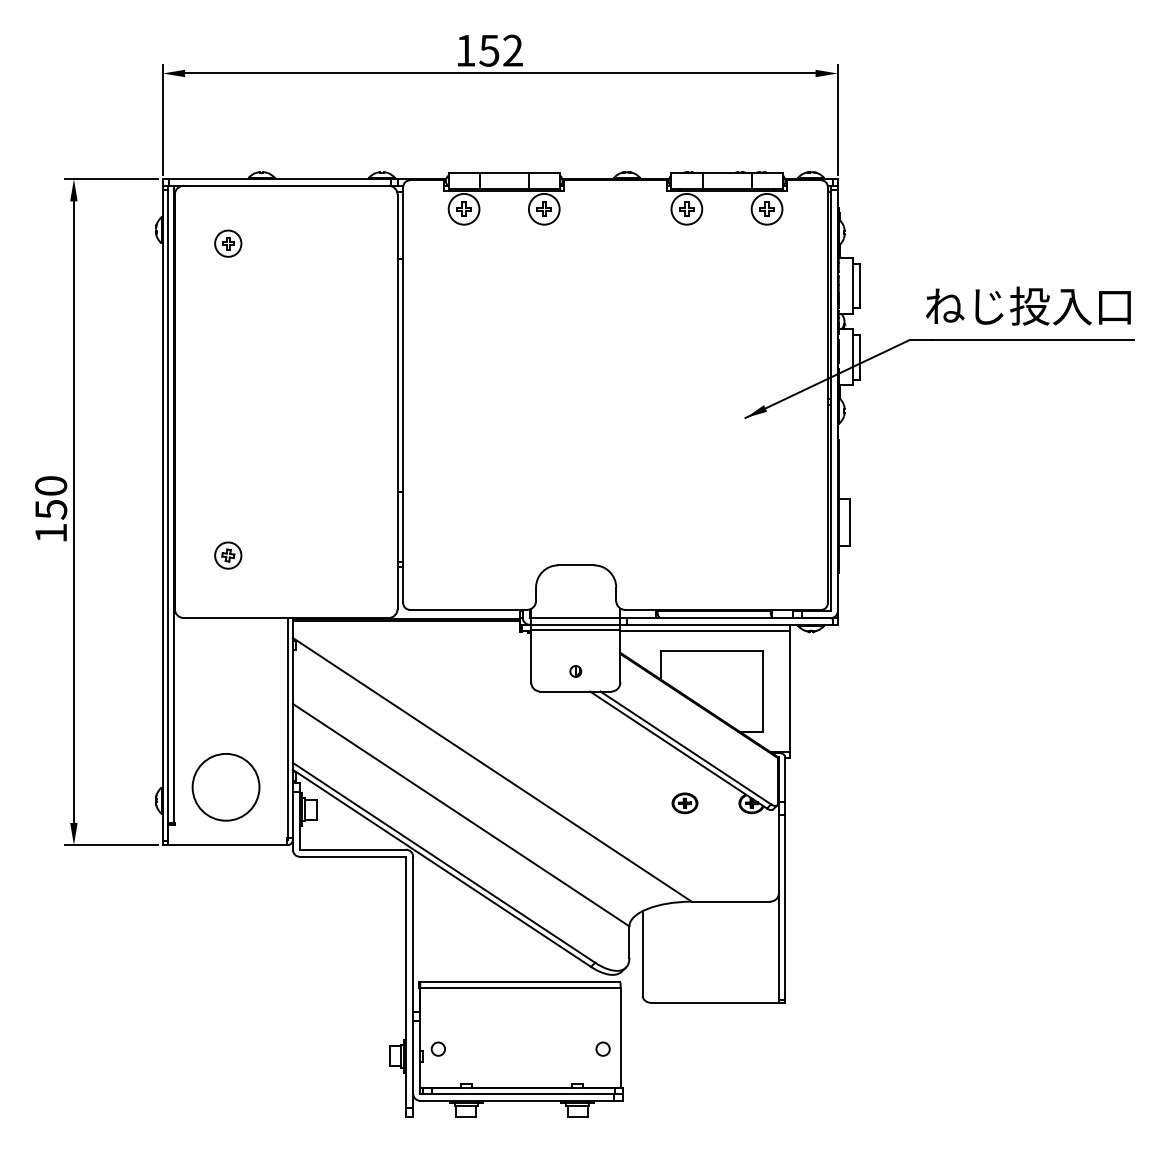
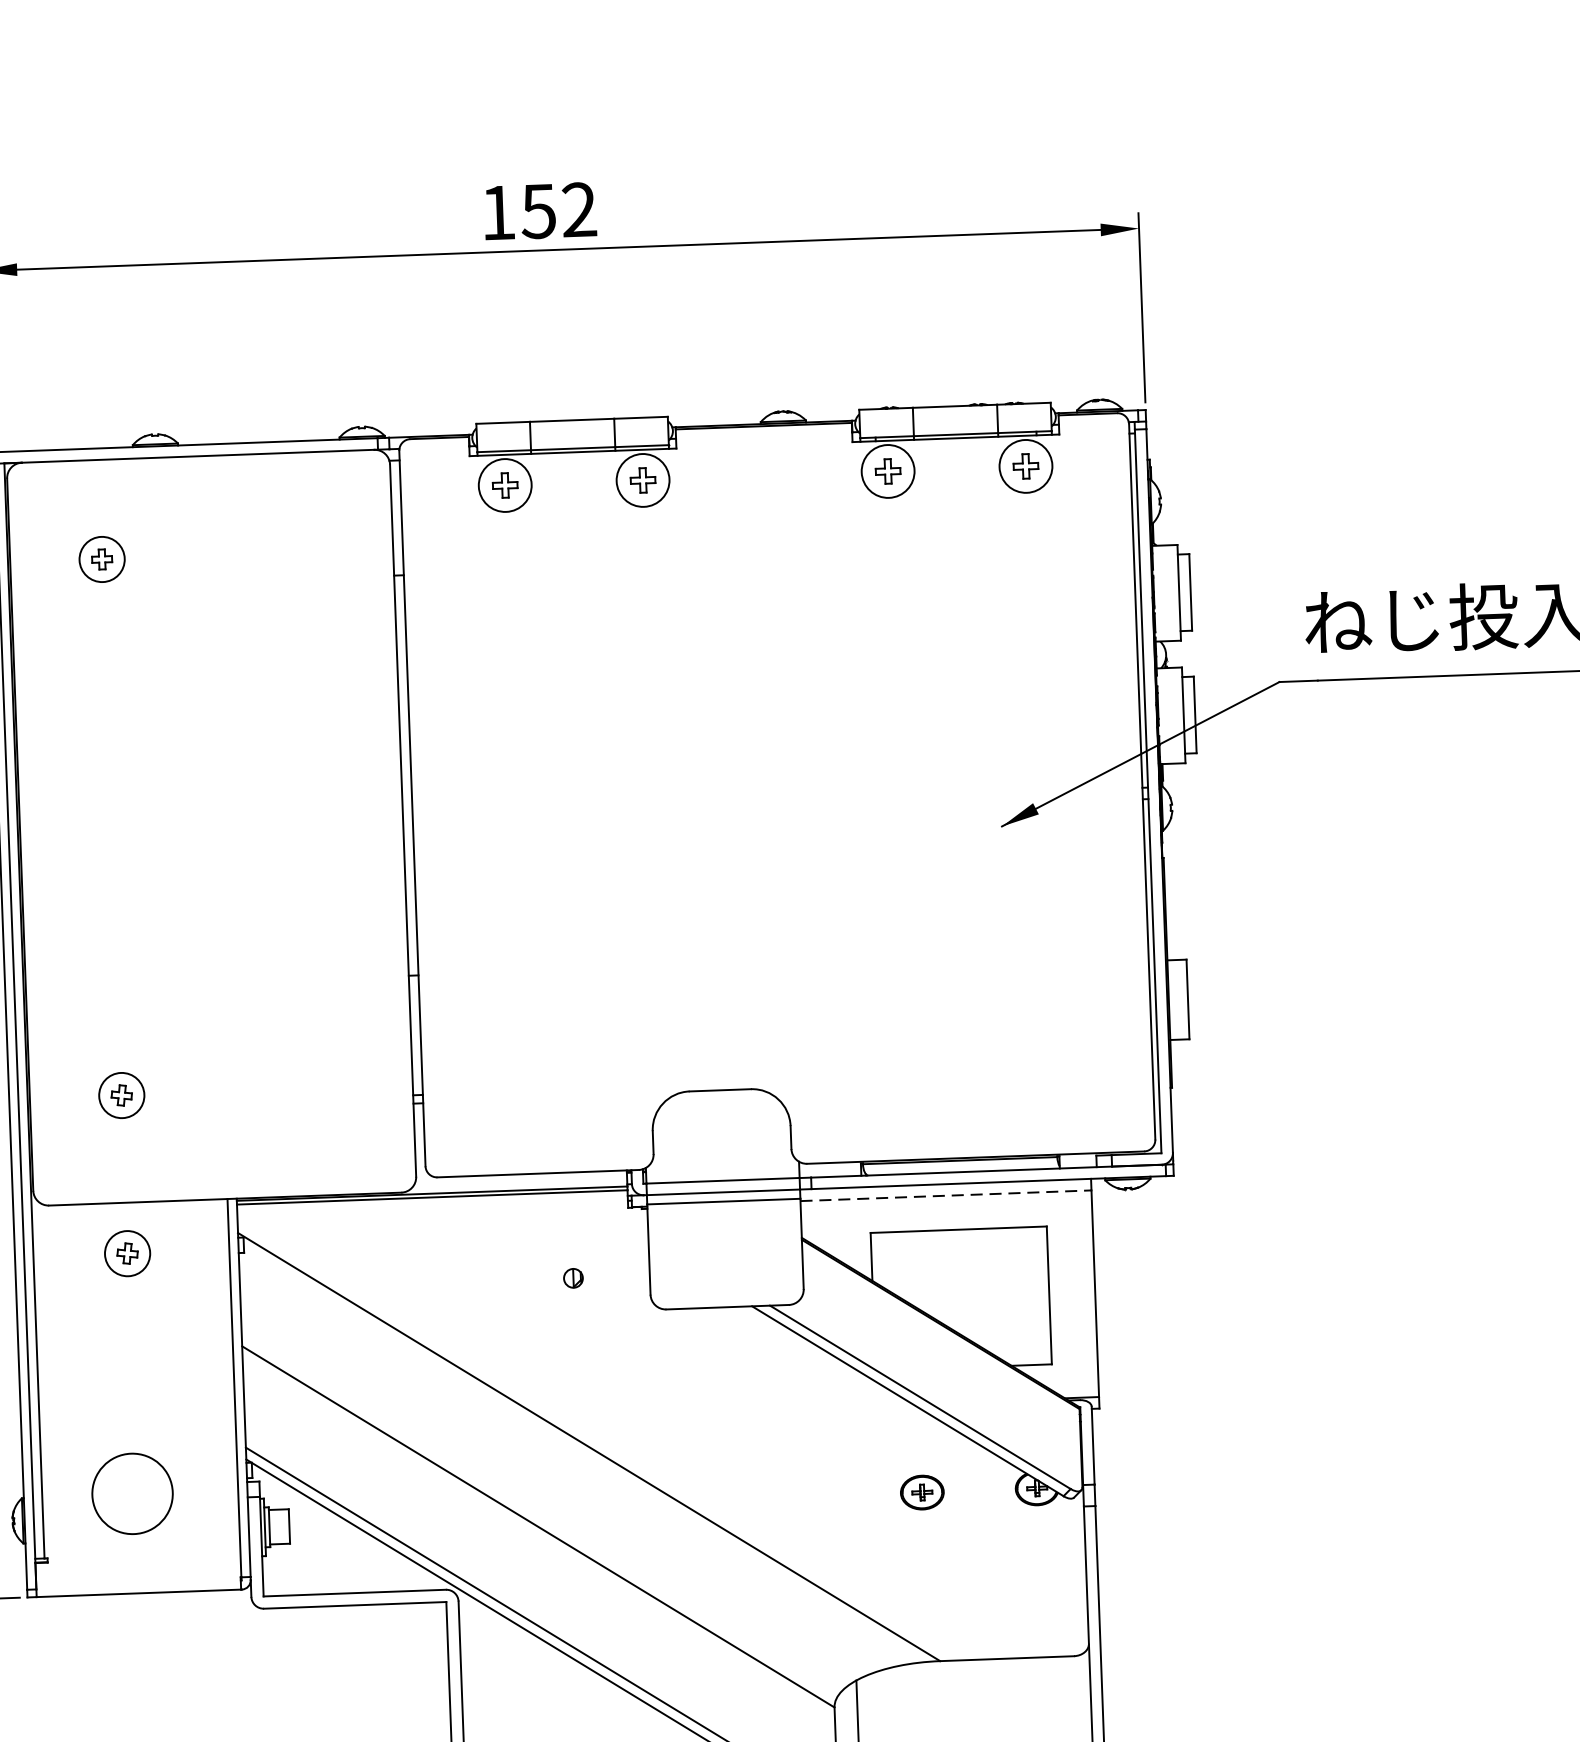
line: (705, 631) -> (946, 1195), solid -> dashed
part: (228, 647) -> (127, 1253), added
part: (575, 671) -> (572, 1278), moved
circle: (225, 786) -> (131, 1492), size x0.7

